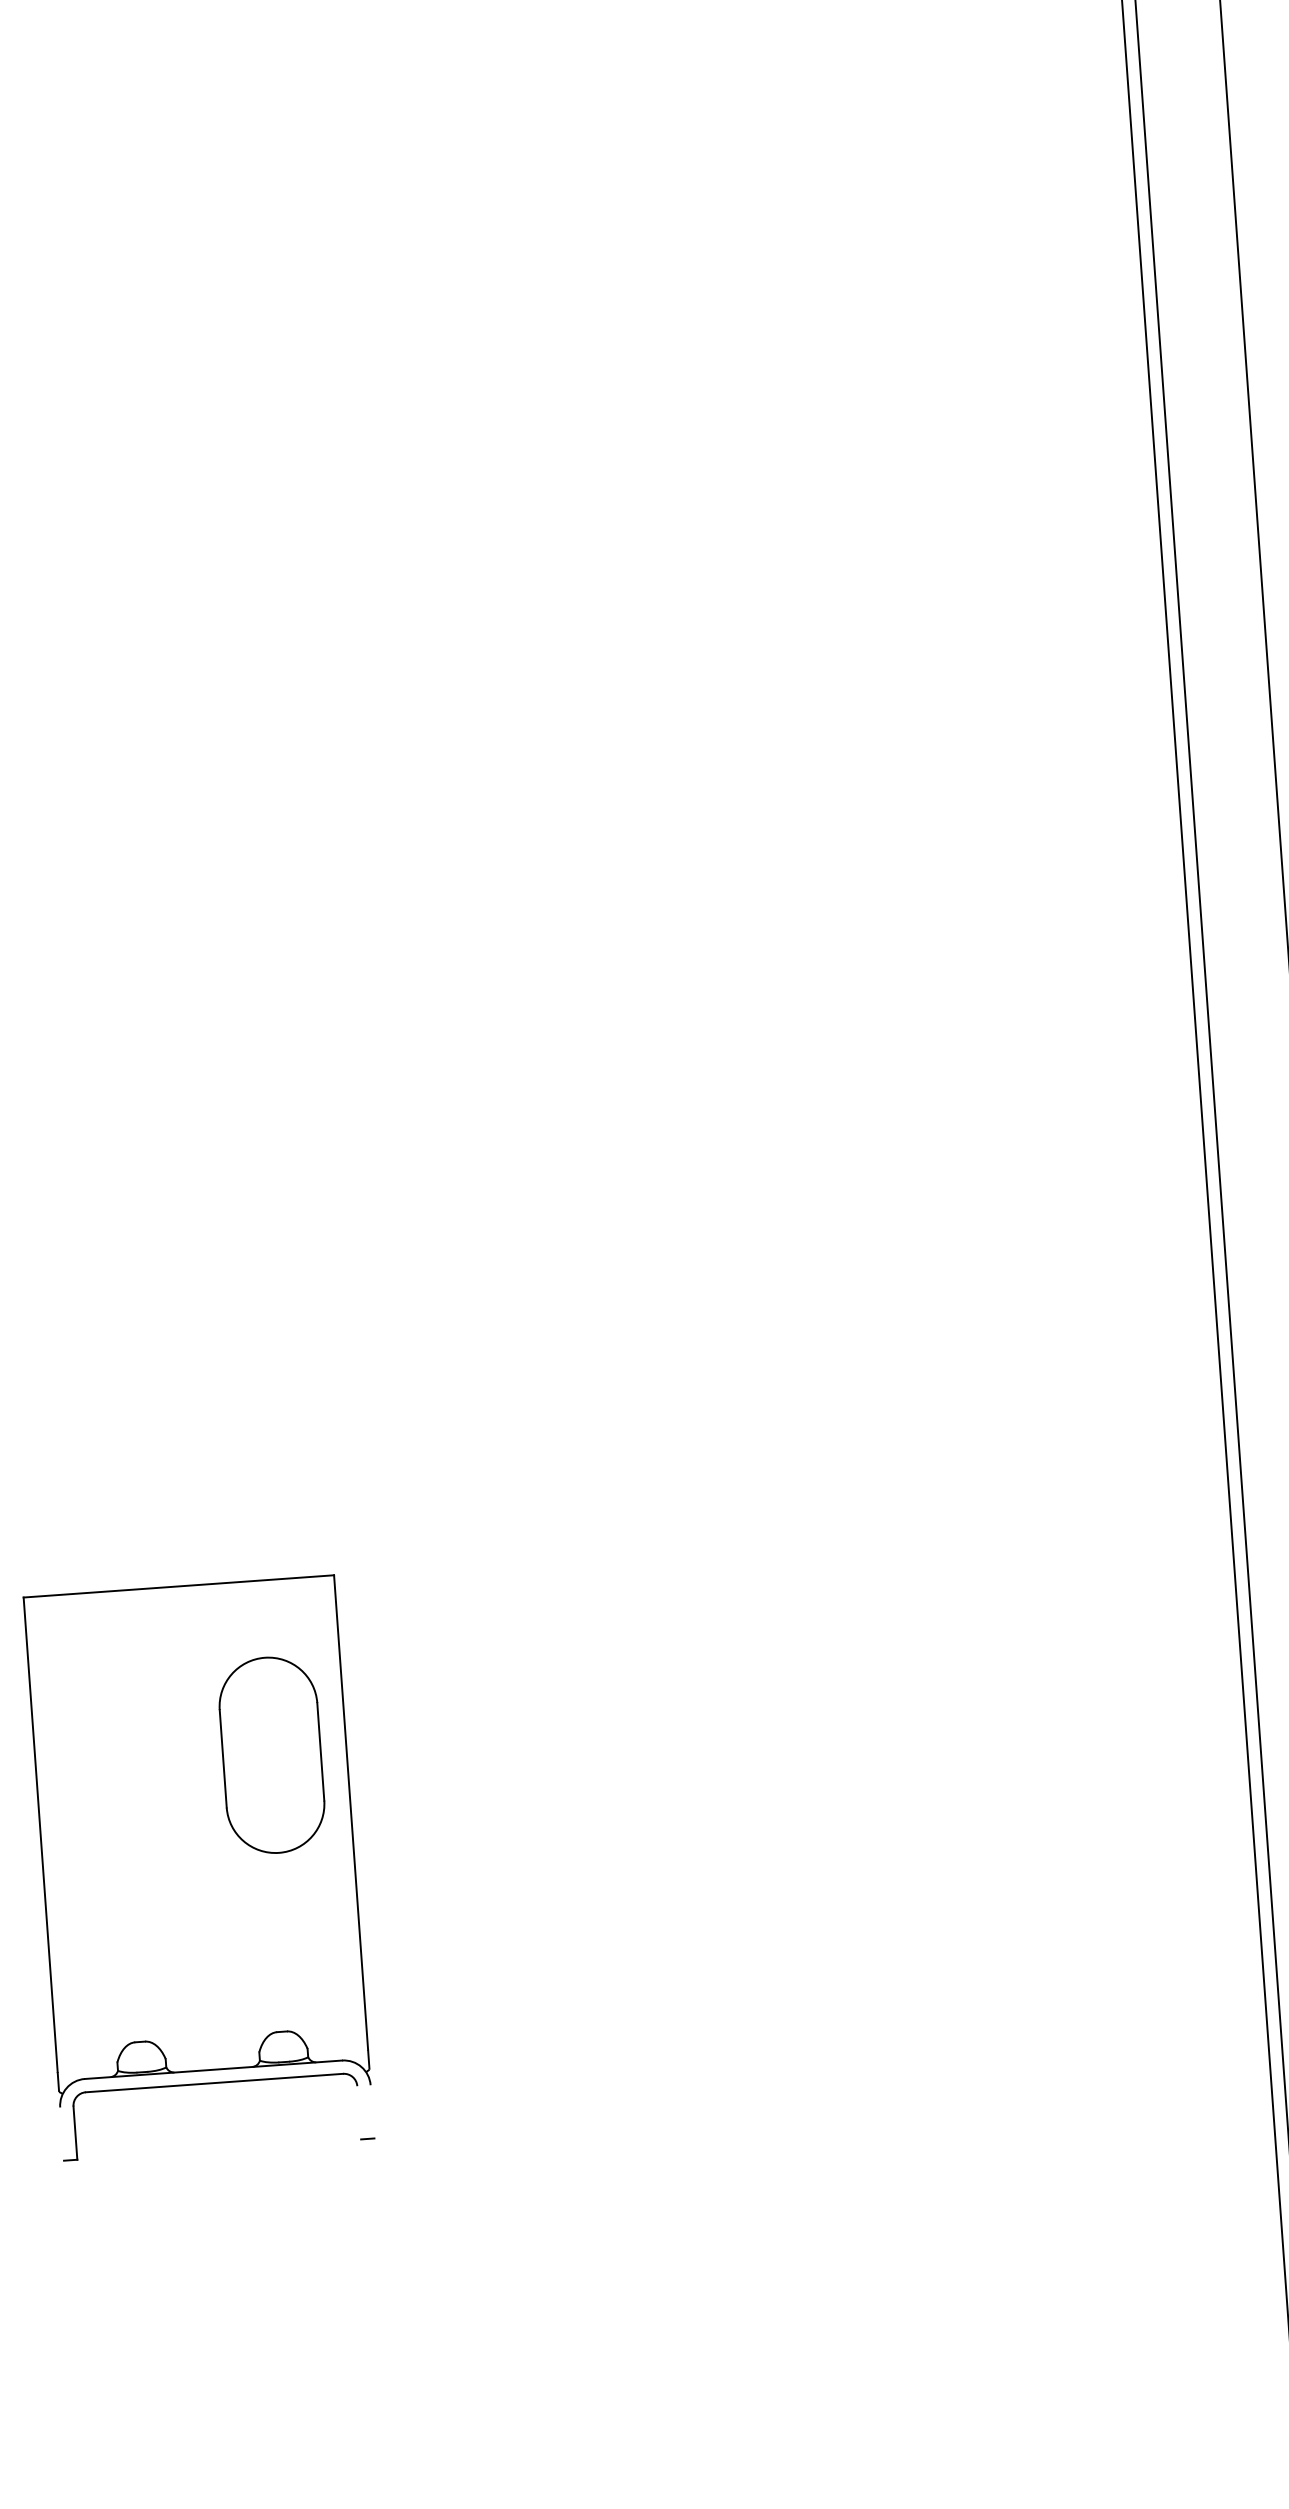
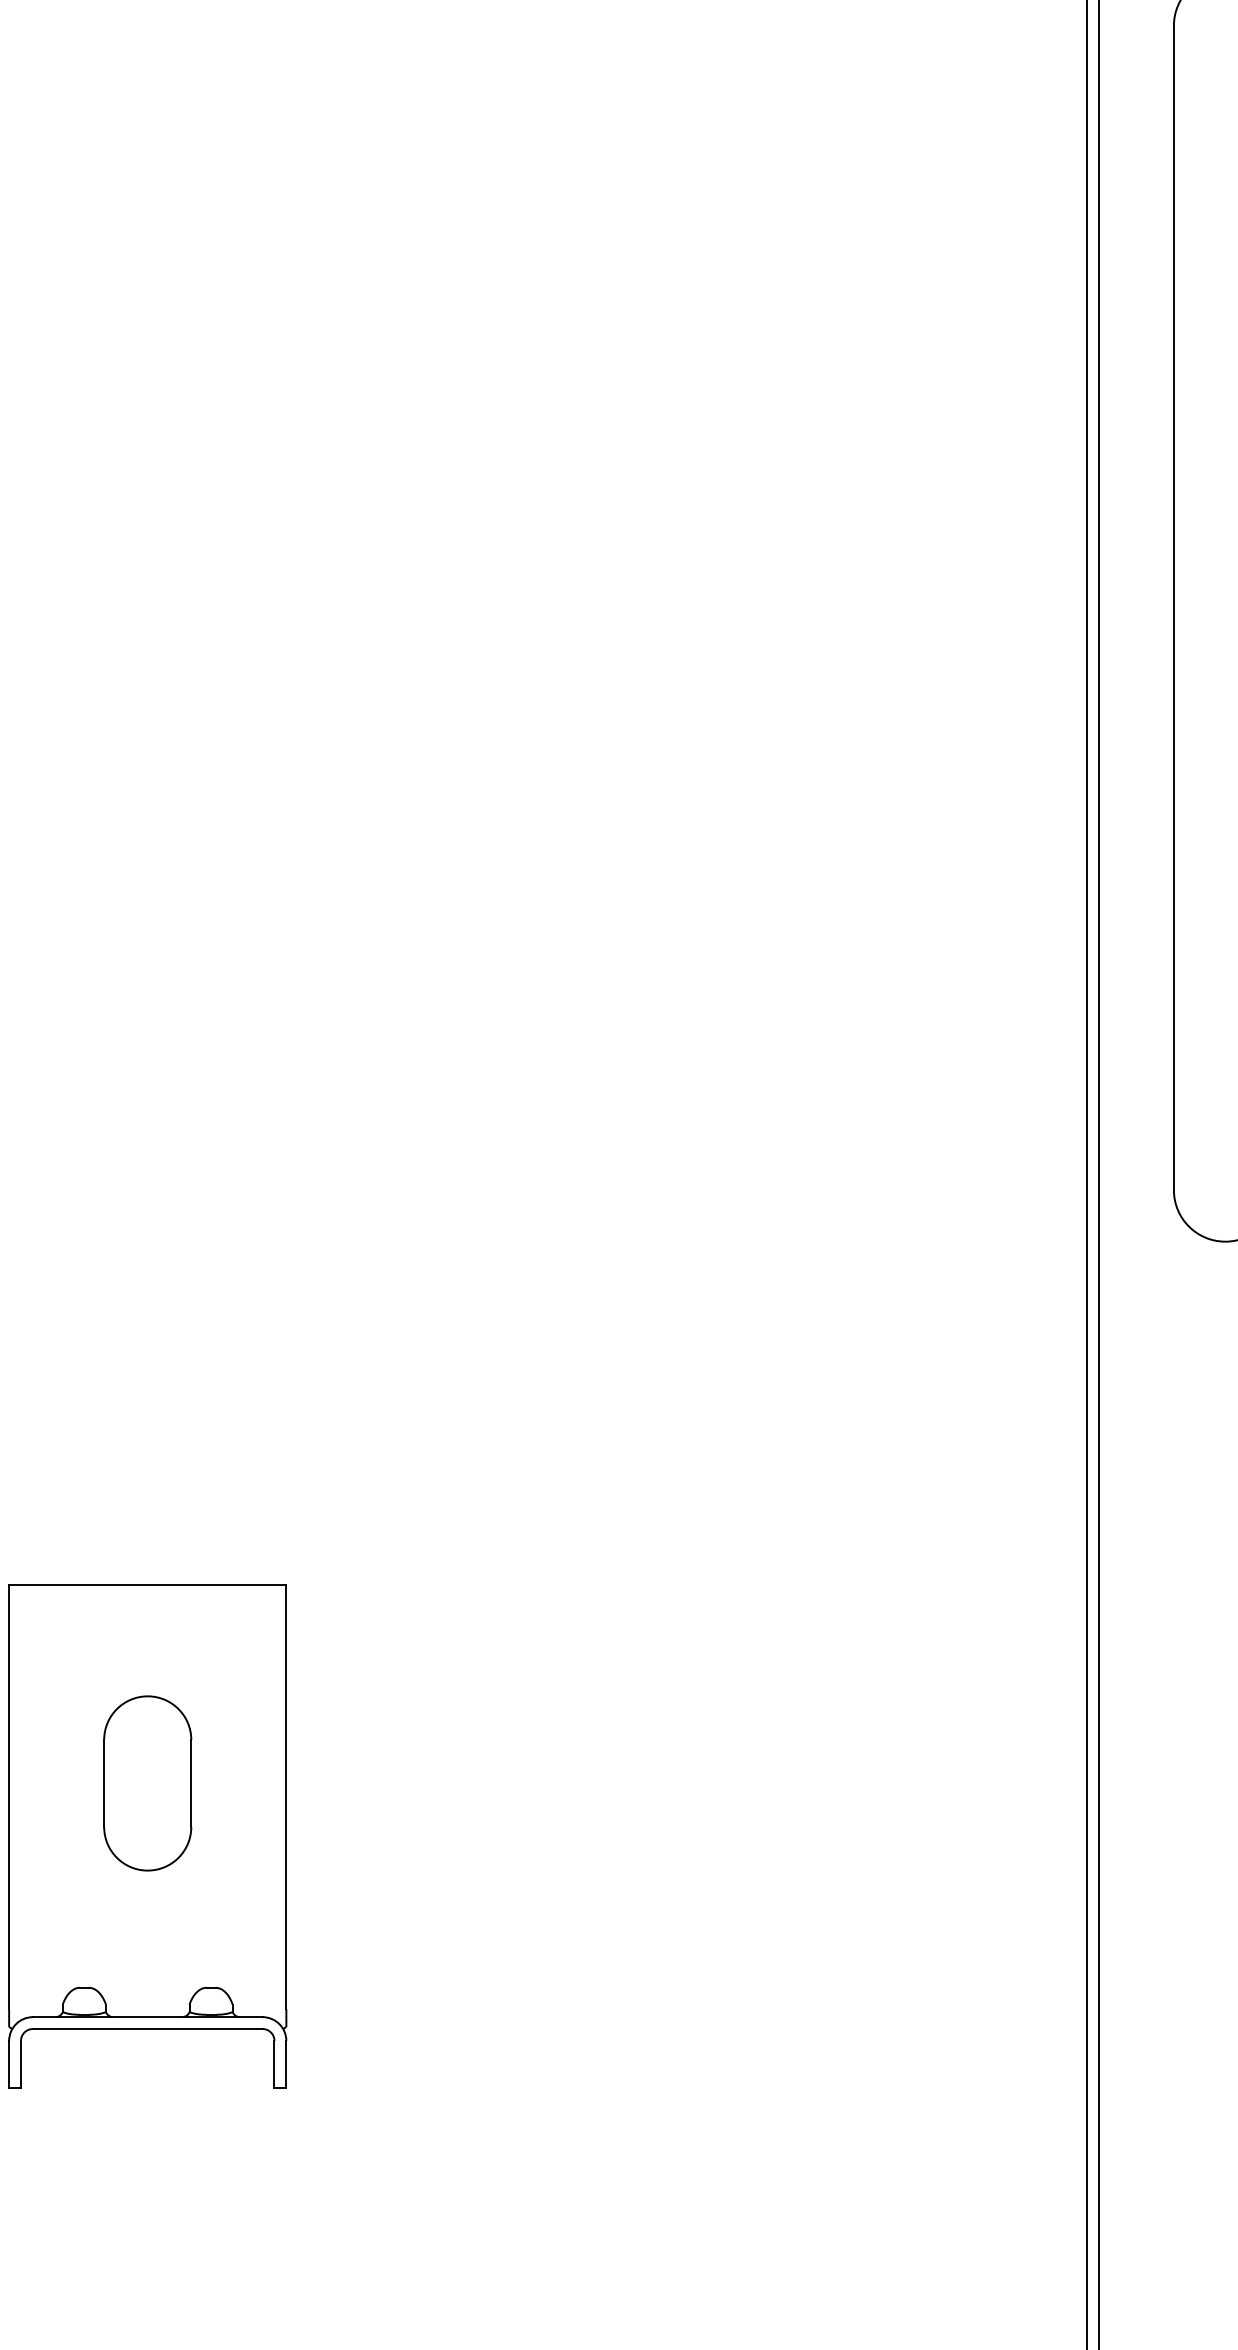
part: (271, 1755) -> (147, 1783), moved
line: (372, 2111) -> (286, 2064), added
line: (359, 2112) -> (274, 2064), added
line: (62, 2133) -> (9, 2064), added

